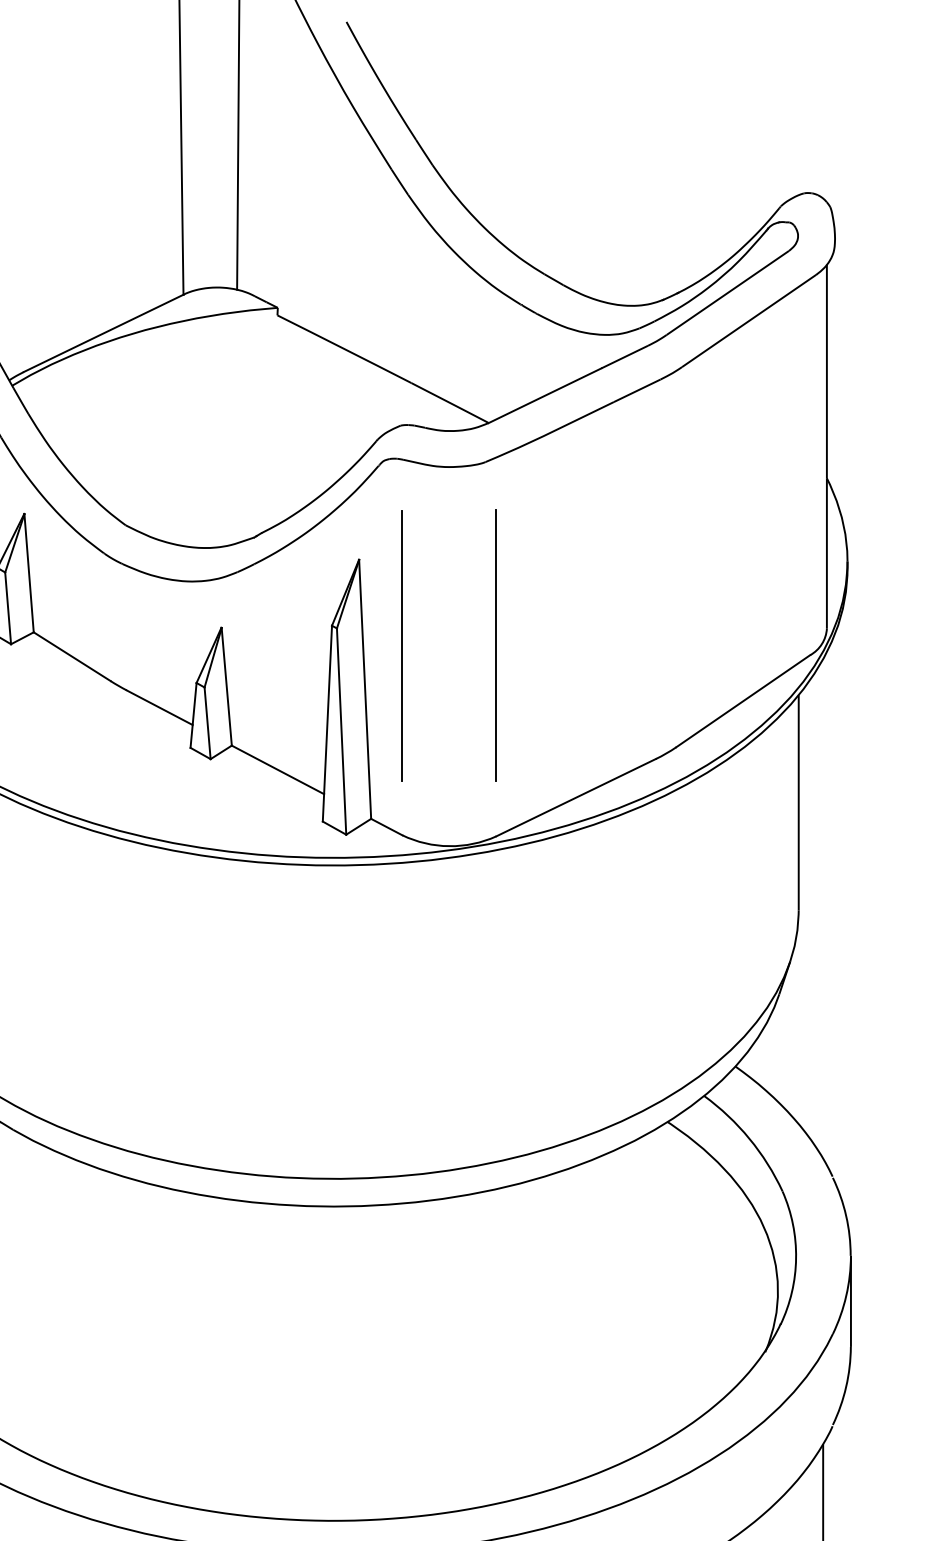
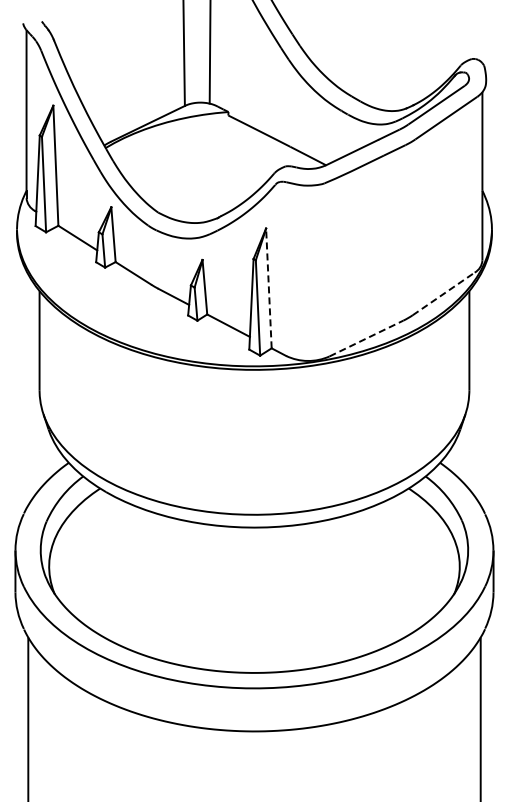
line: (403, 644) -> (286, 267), removed
line: (496, 644) -> (329, 267), removed
line: (364, 689) -> (268, 288), solid -> dashed
line: (742, 700) -> (443, 293), solid -> dashed
line: (576, 797) -> (366, 338), solid -> dashed

